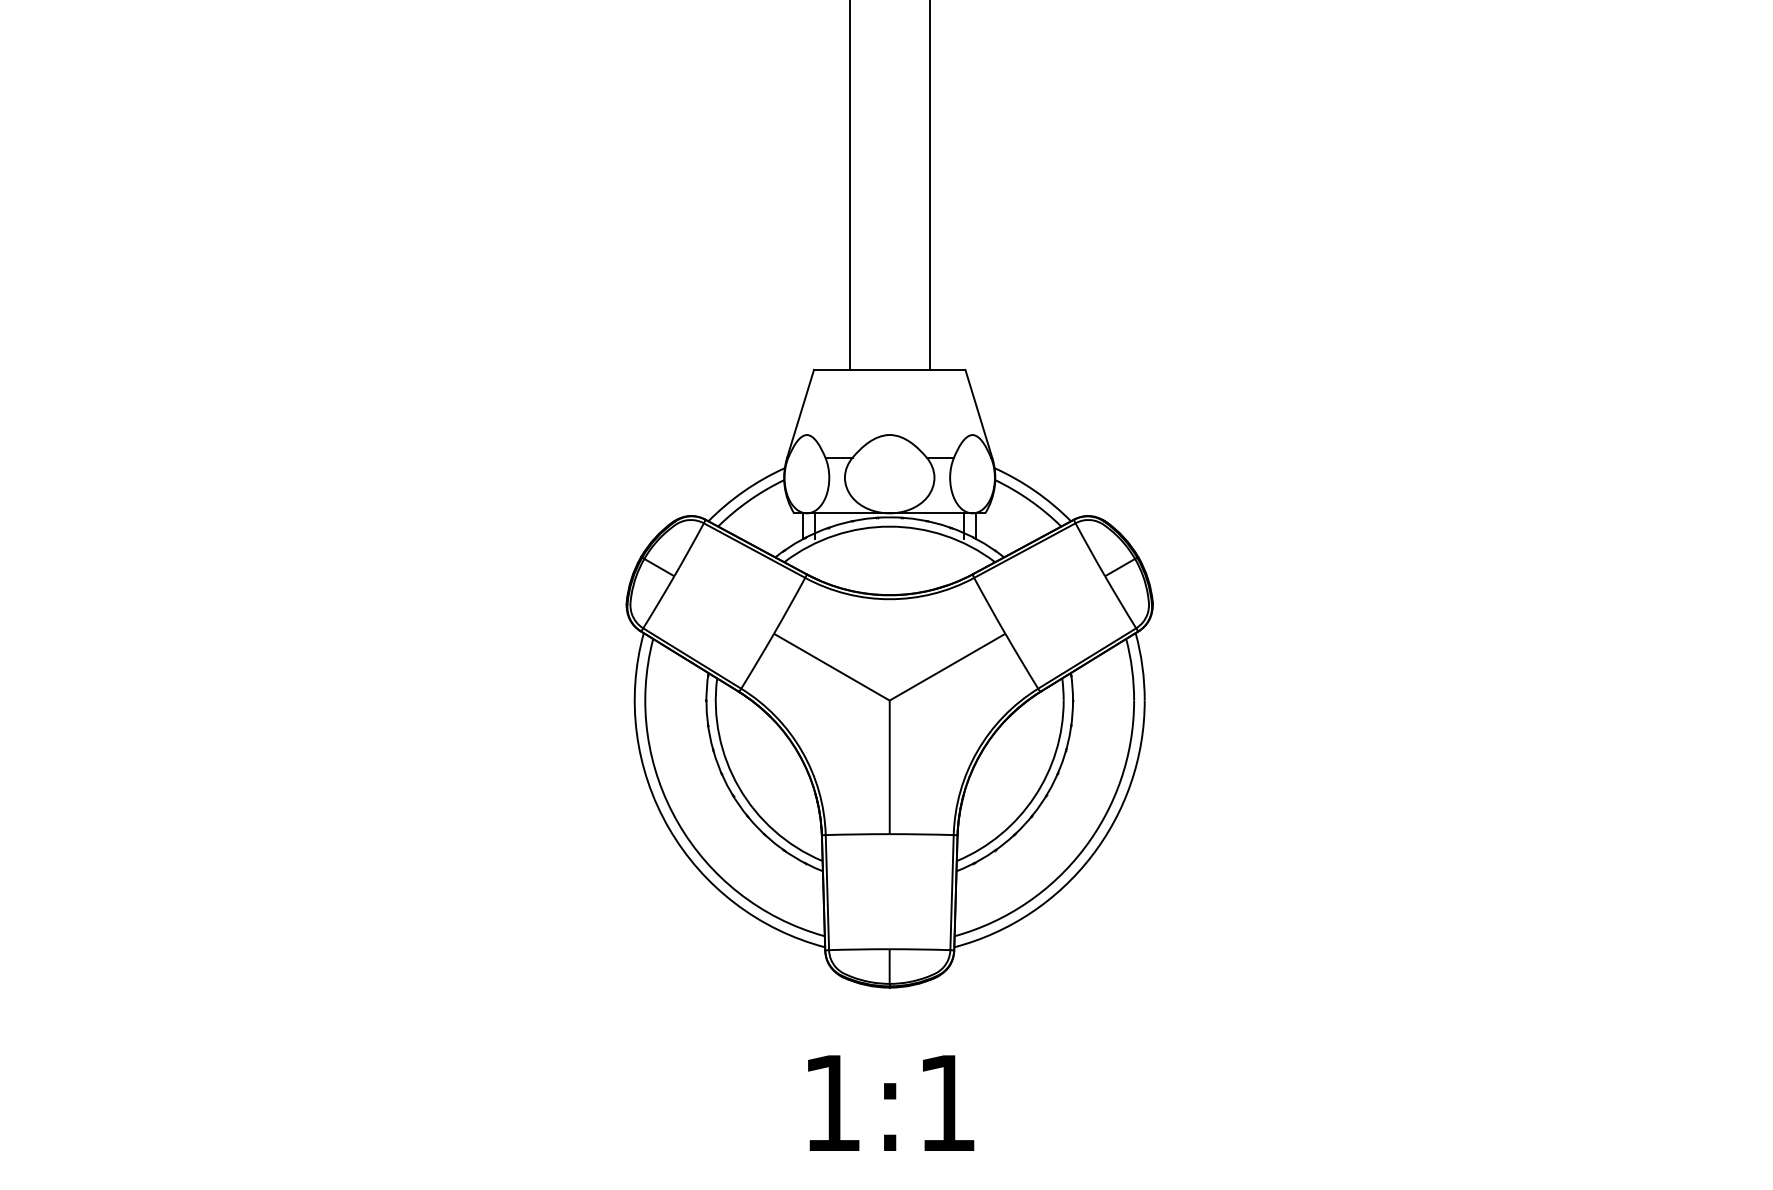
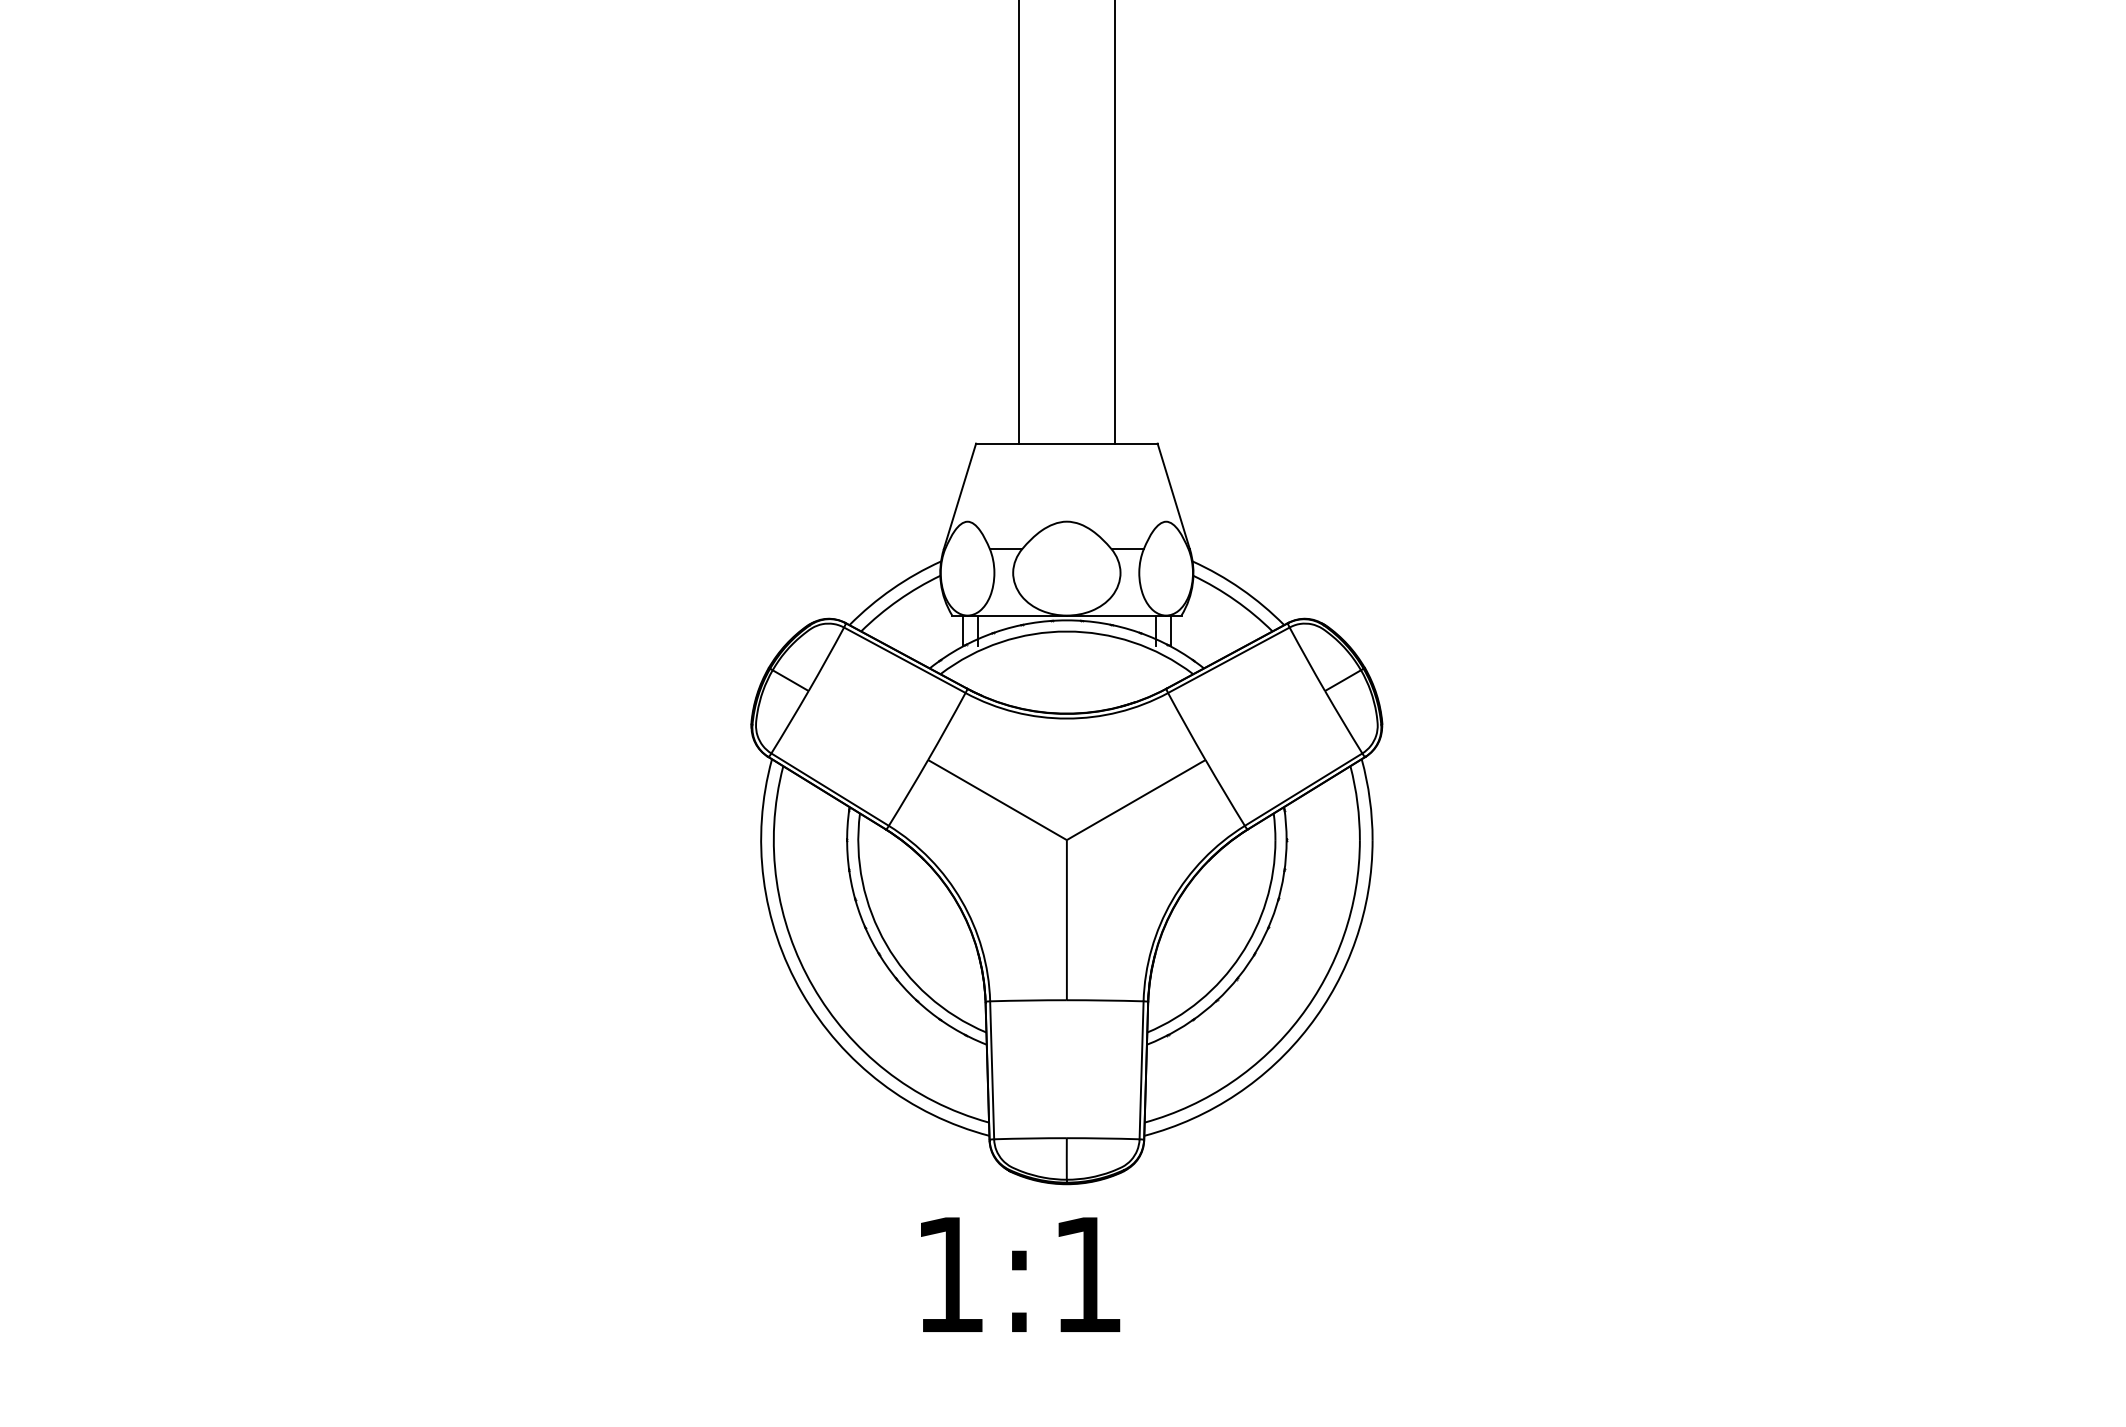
text: (891, 1102) -> (1020, 1274), moved

